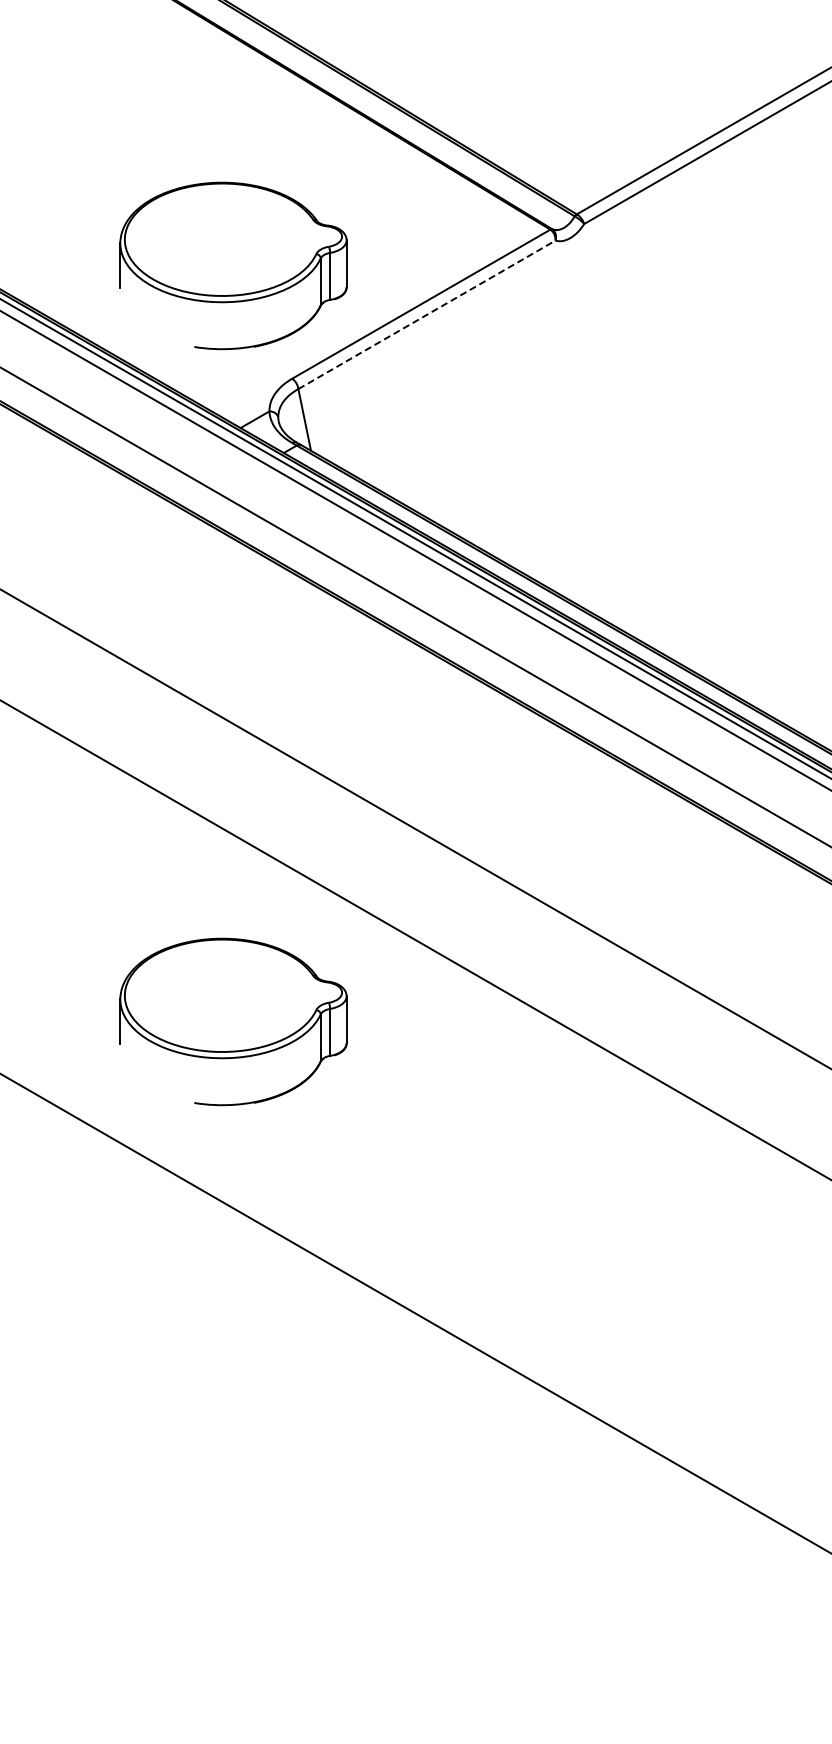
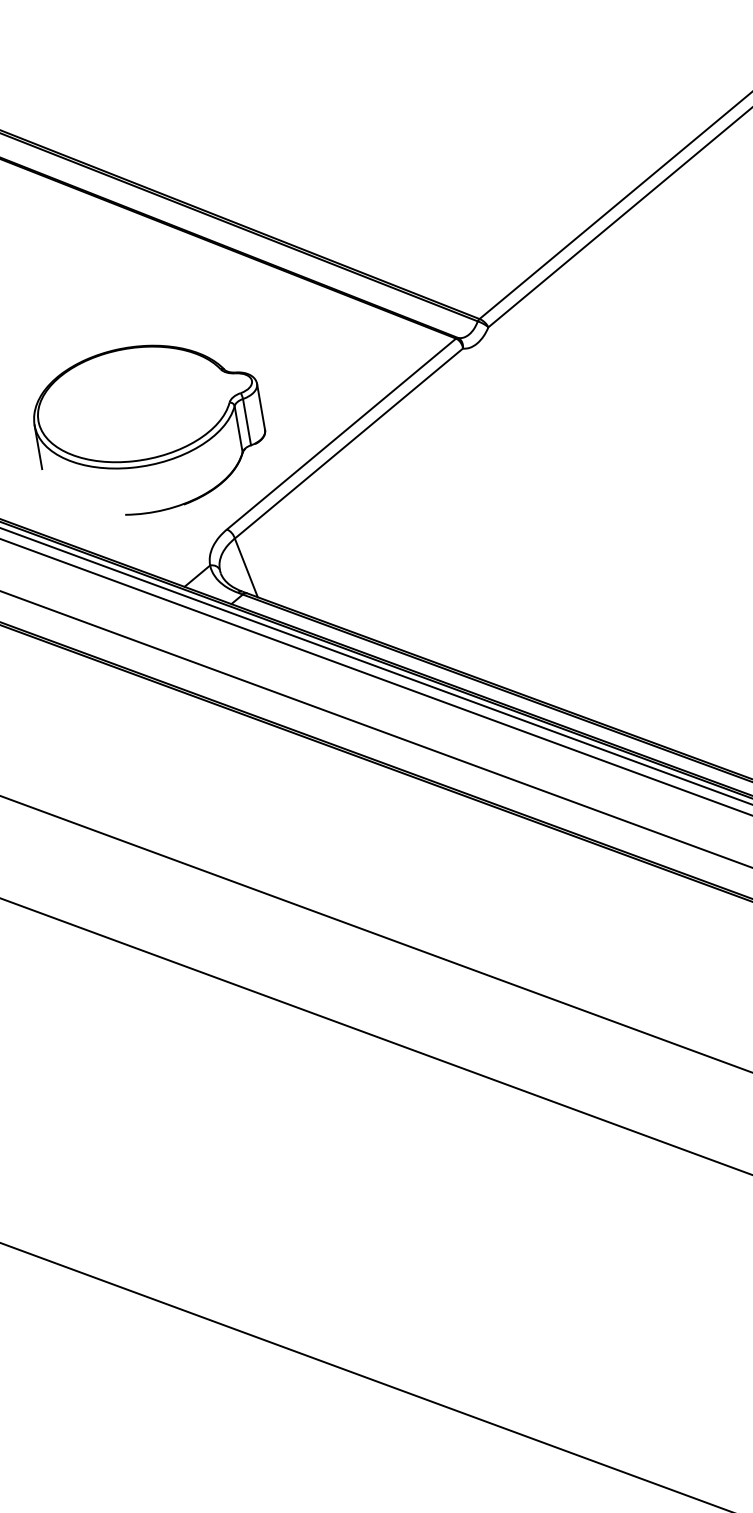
line: (427, 314) -> (349, 443), dashed -> solid
part: (233, 1021) -> (278, 1172), removed

